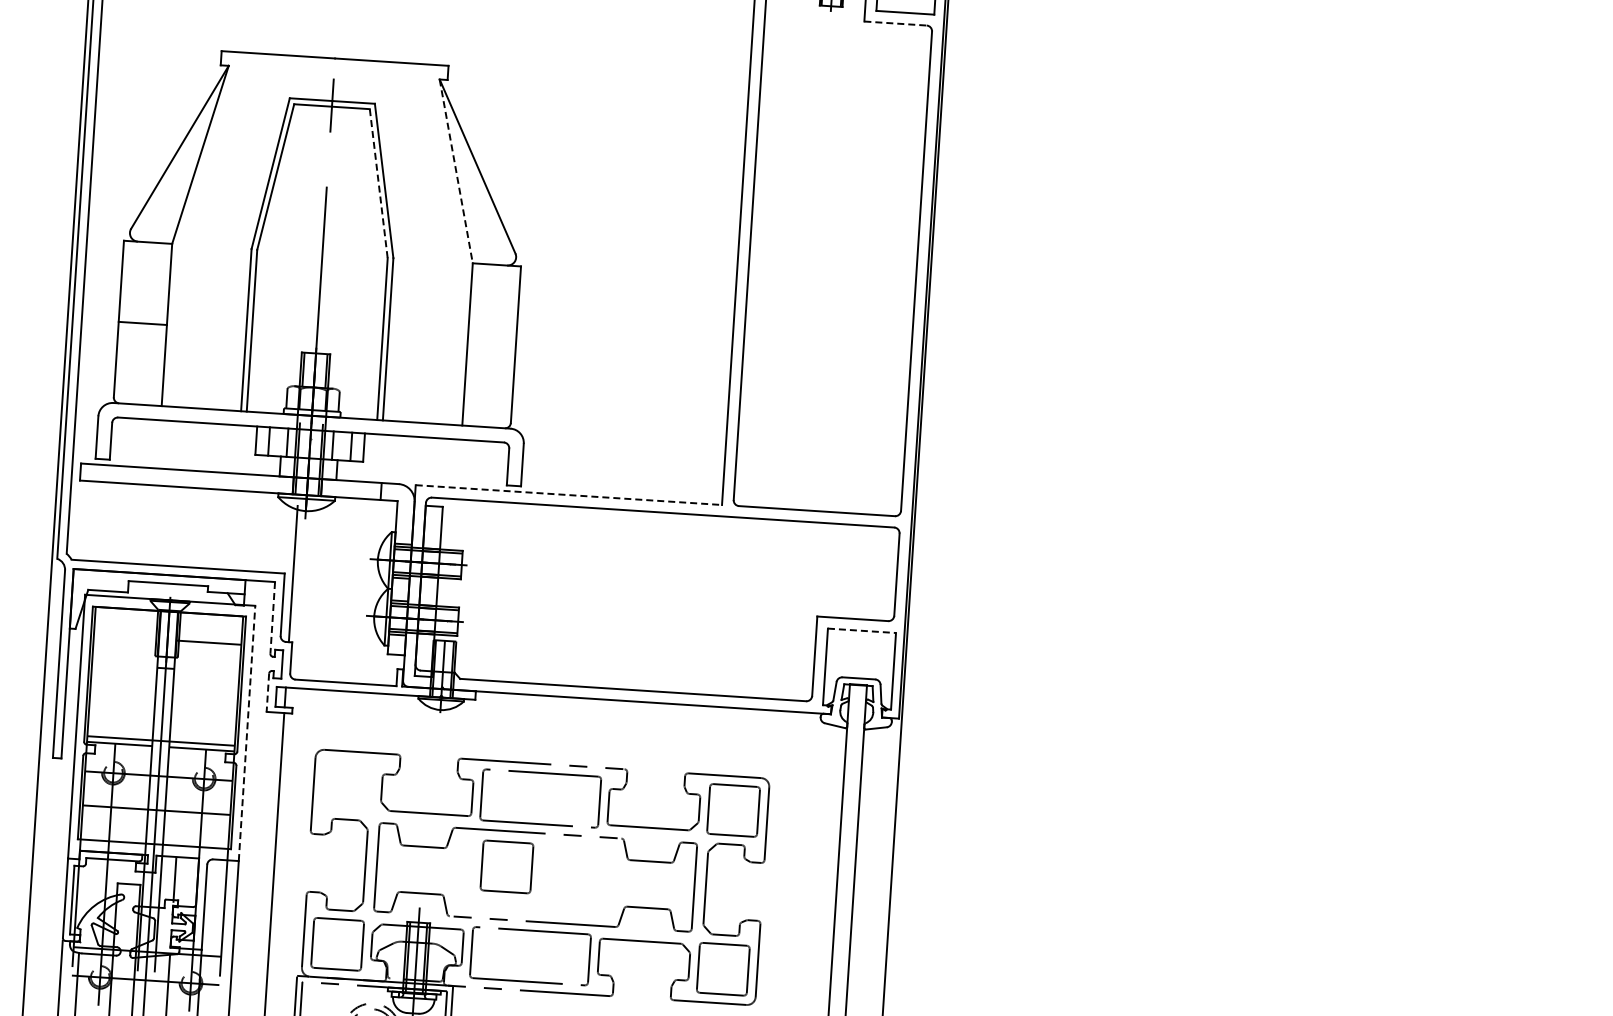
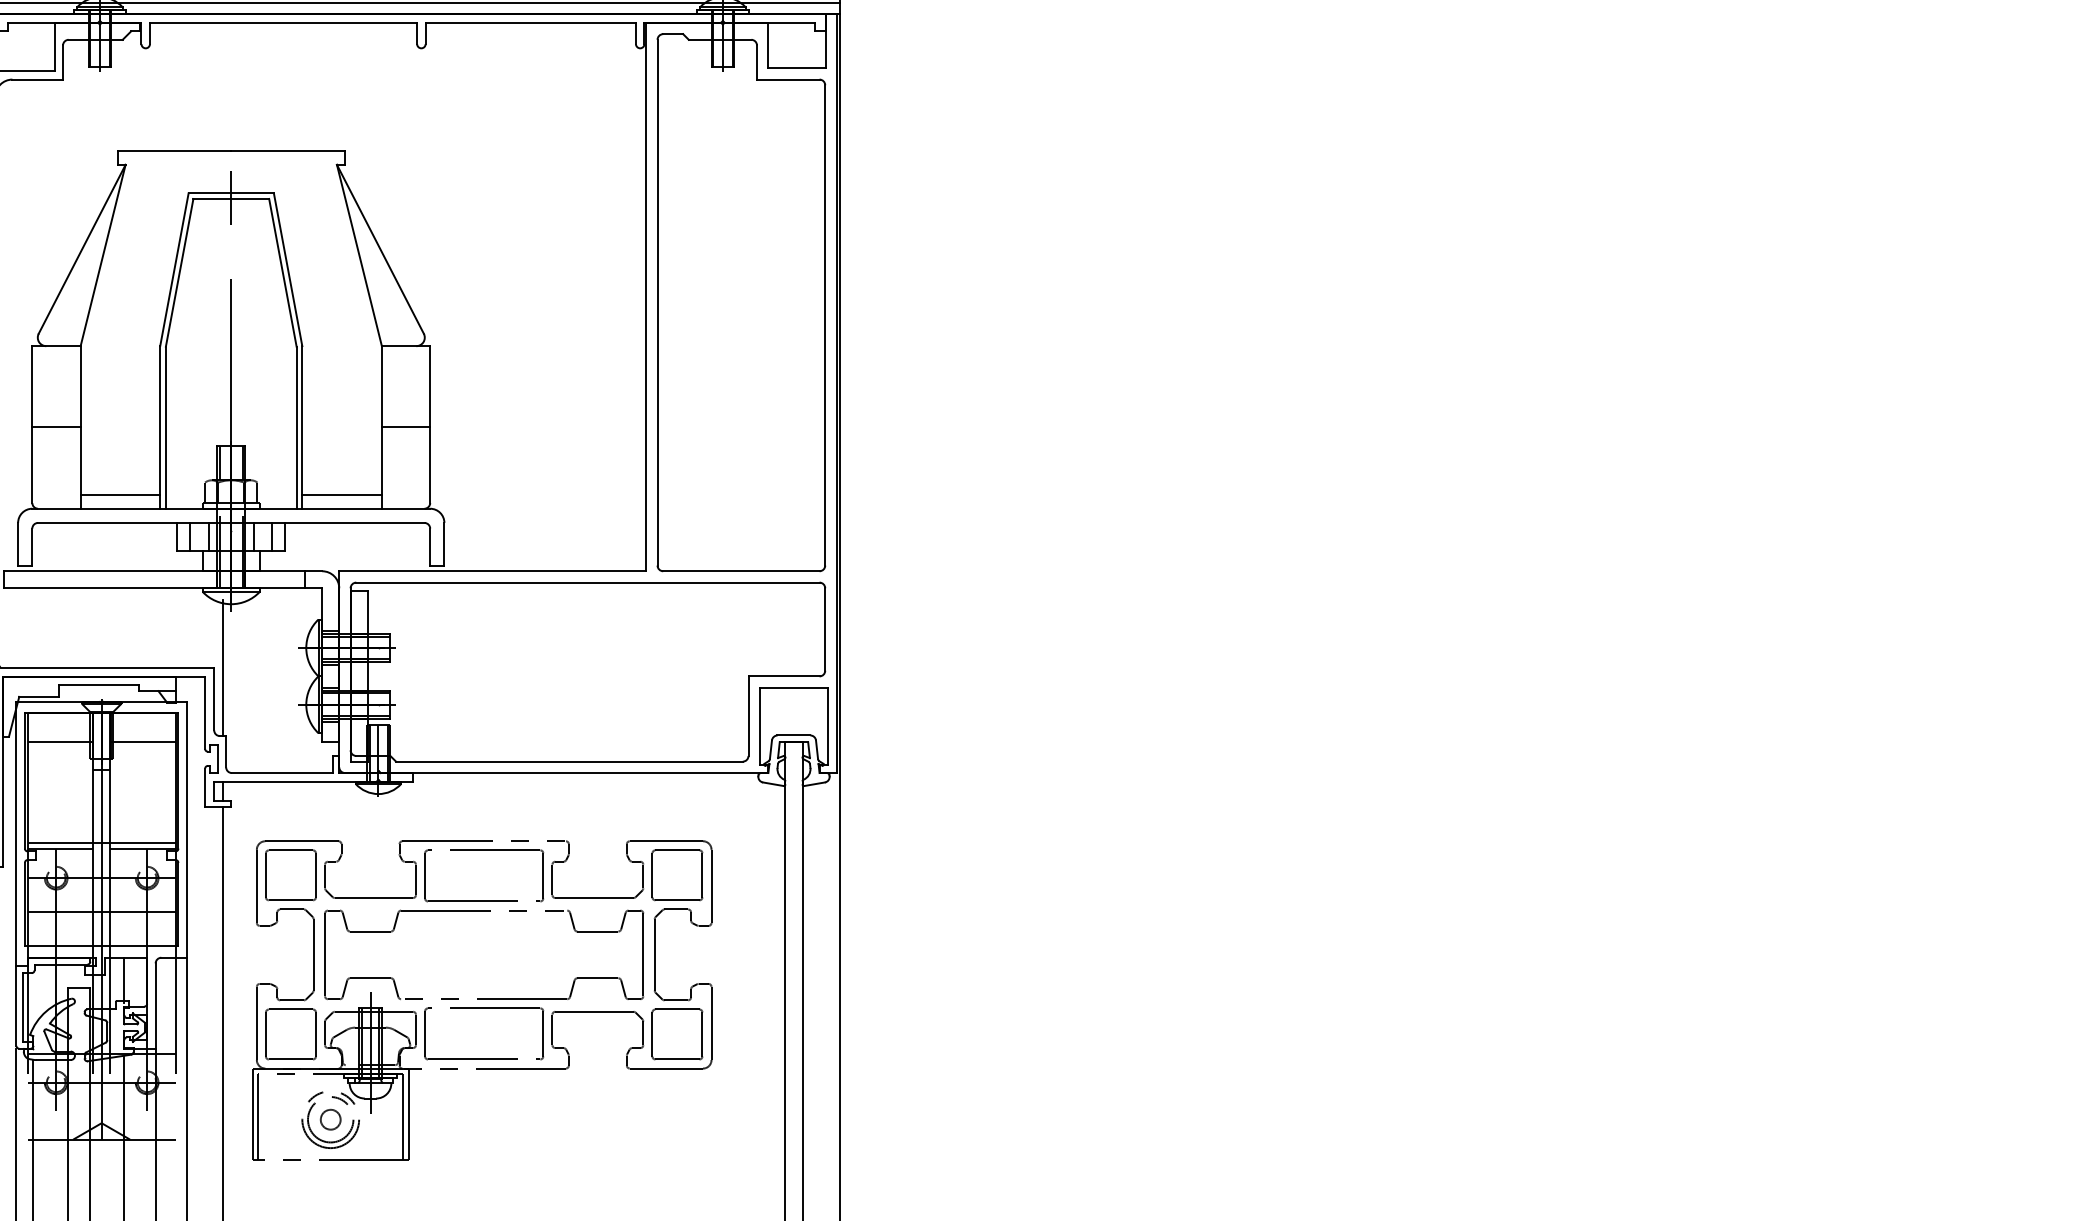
line: (895, 23) -> (788, 79), dashed -> solid
line: (456, 172) -> (359, 256), dashed -> solid
line: (379, 184) -> (283, 273), dashed -> solid
line: (491, 346) -> (405, 427), added
line: (202, 394) -> (120, 494), added
line: (422, 408) -> (341, 494), added
line: (569, 495) -> (493, 571), dashed -> solid
line: (273, 617) -> (205, 712), dashed -> solid
line: (862, 630) -> (794, 687), dashed -> solid
line: (126, 637) -> (60, 741), added
line: (268, 693) -> (205, 788), dashed -> solid
line: (246, 733) -> (186, 829), dashed -> solid
part: (506, 867) -> (290, 875), moved

